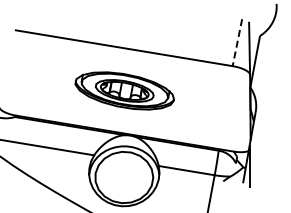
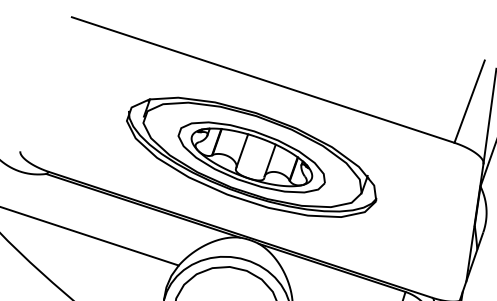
line: (237, 42) -> (469, 101), dashed -> solid
part: (124, 90) -> (251, 156), size x1.43

